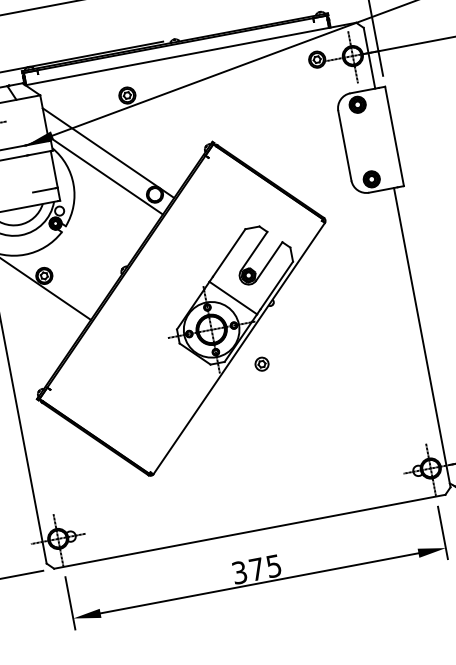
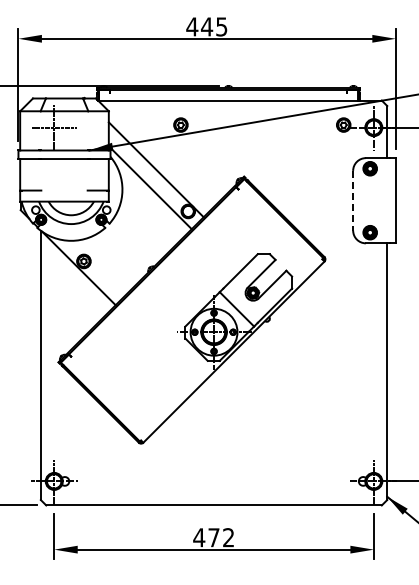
line: (345, 145) -> (353, 200), solid -> dashed
part: (262, 364) -> (250, 368), removed
text: (256, 569) -> (213, 537), 375 -> 472

